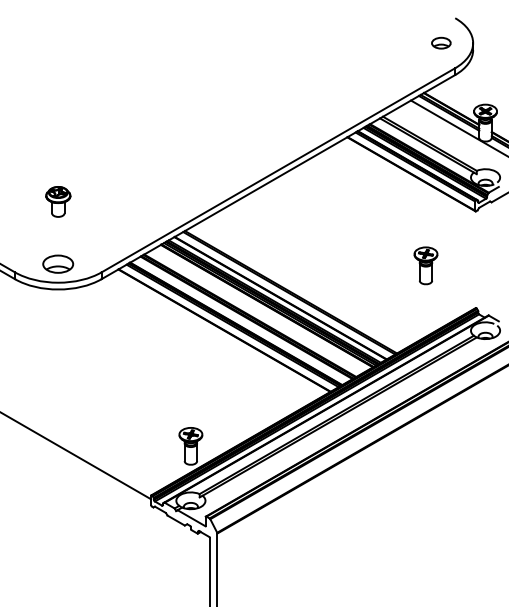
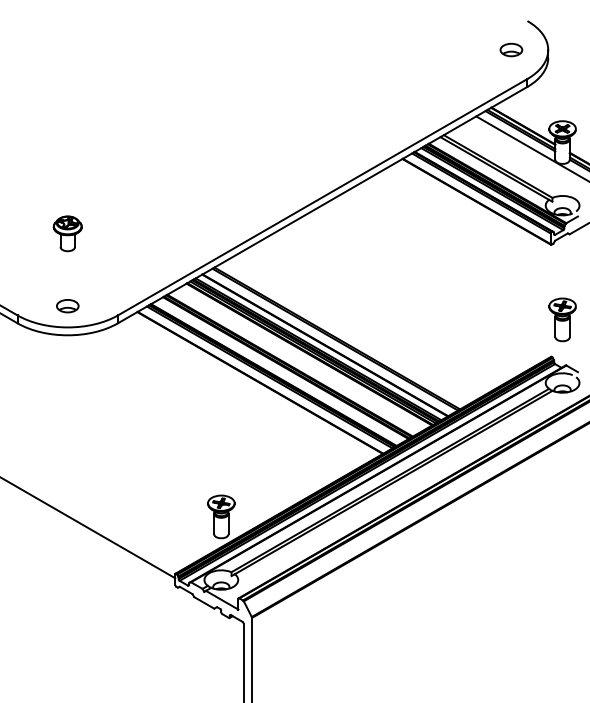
part: (58, 264) -> (67, 306), size x0.62
part: (425, 265) -> (562, 319), moved

